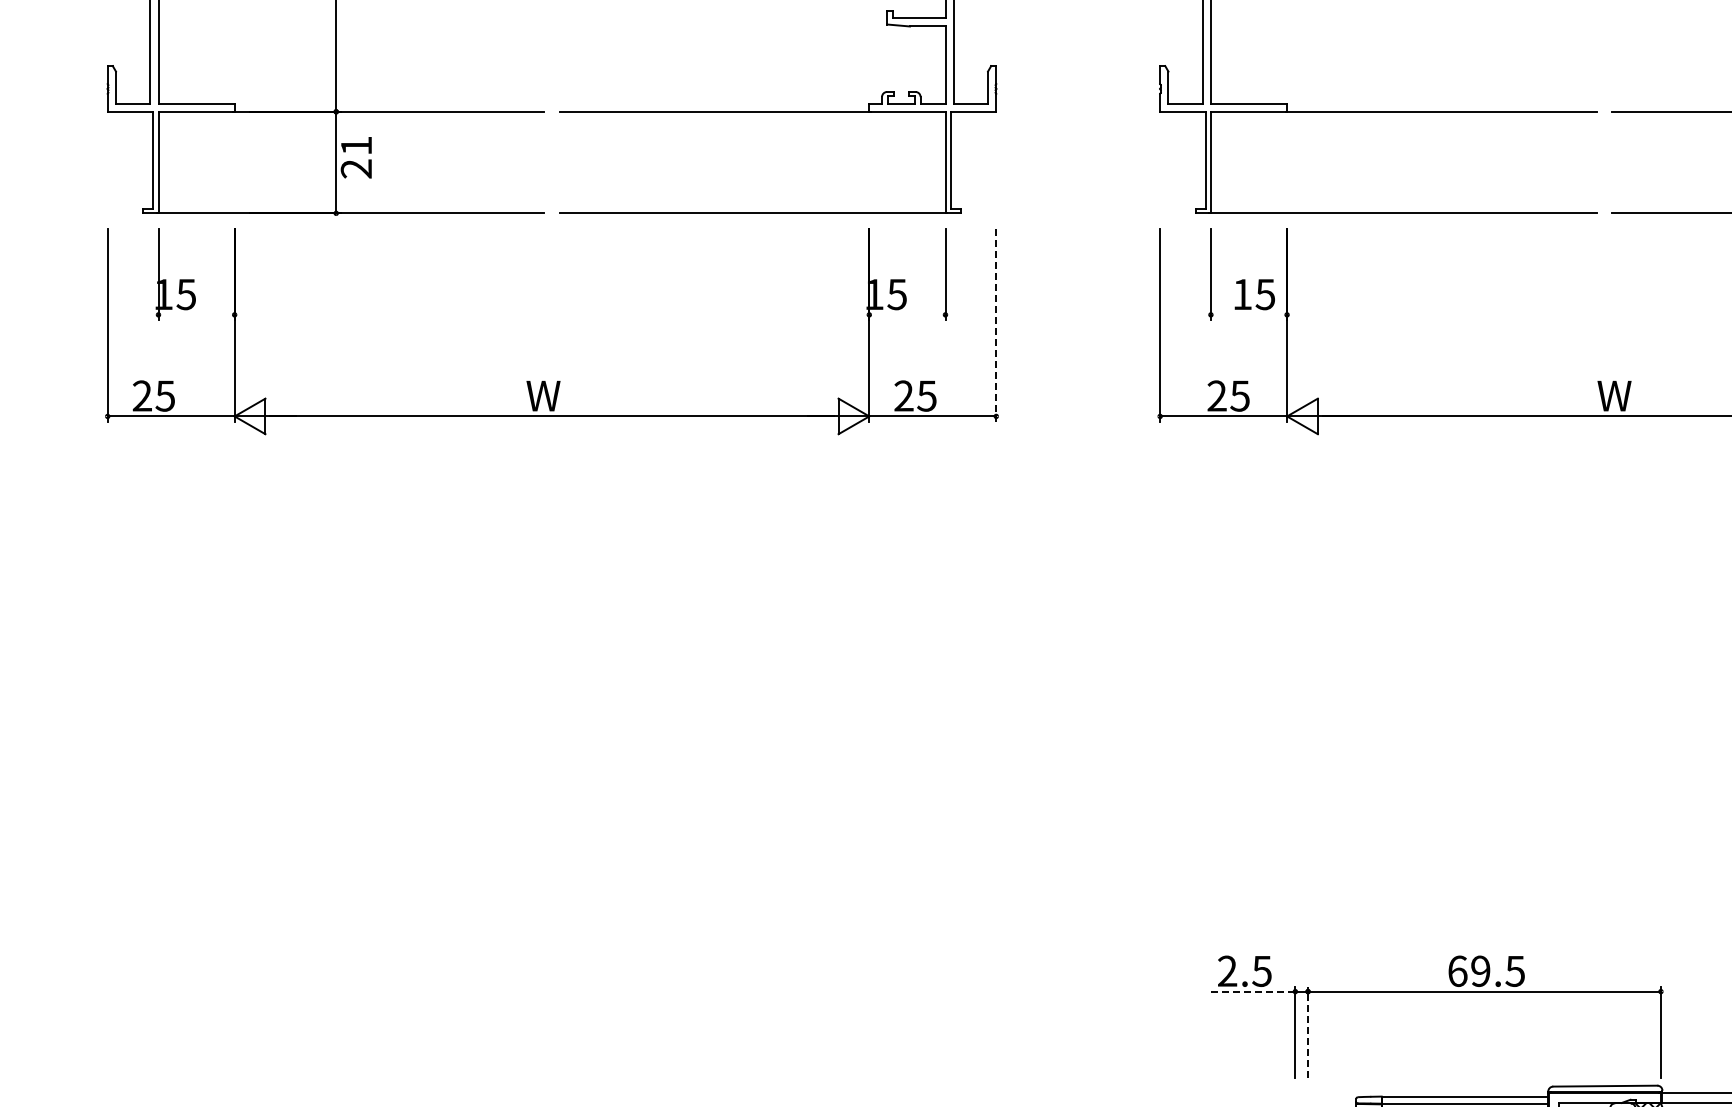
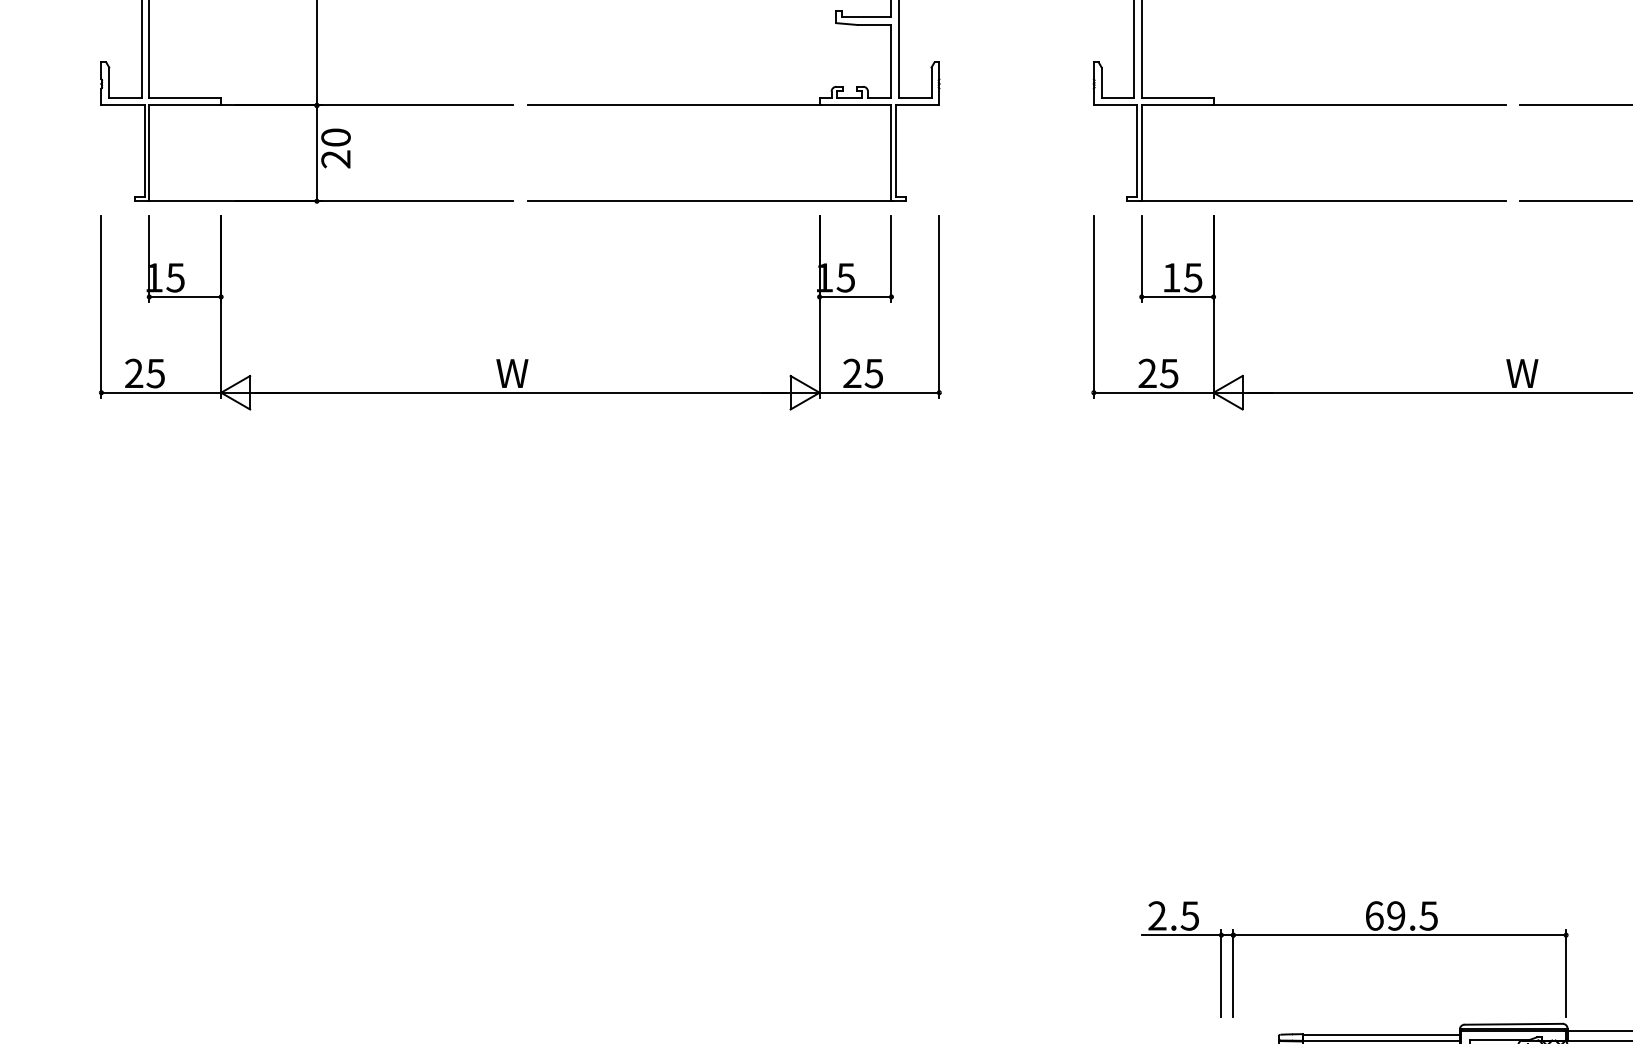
text: (356, 145) -> (336, 137), 21 -> 20
line: (196, 314) -> (185, 296), added
line: (907, 314) -> (855, 296), added
line: (1248, 314) -> (1177, 296), added
line: (996, 325) -> (939, 306), dashed -> solid
line: (1252, 991) -> (1180, 935), dashed -> solid
line: (1308, 1032) -> (1233, 973), dashed -> solid

